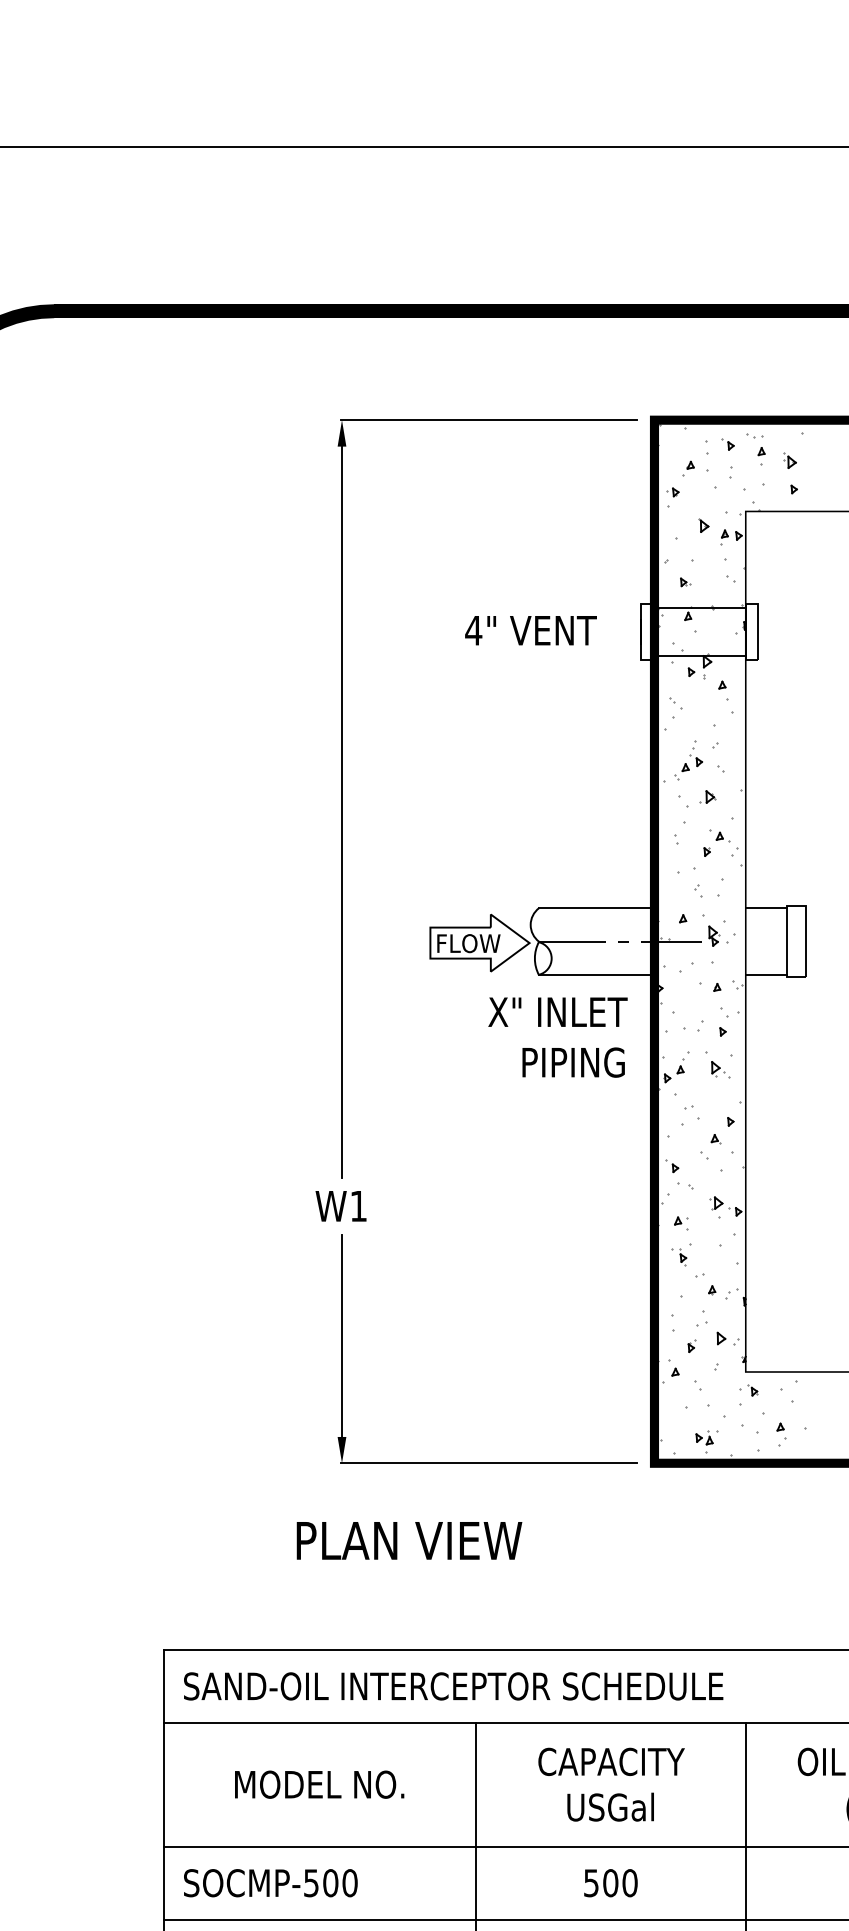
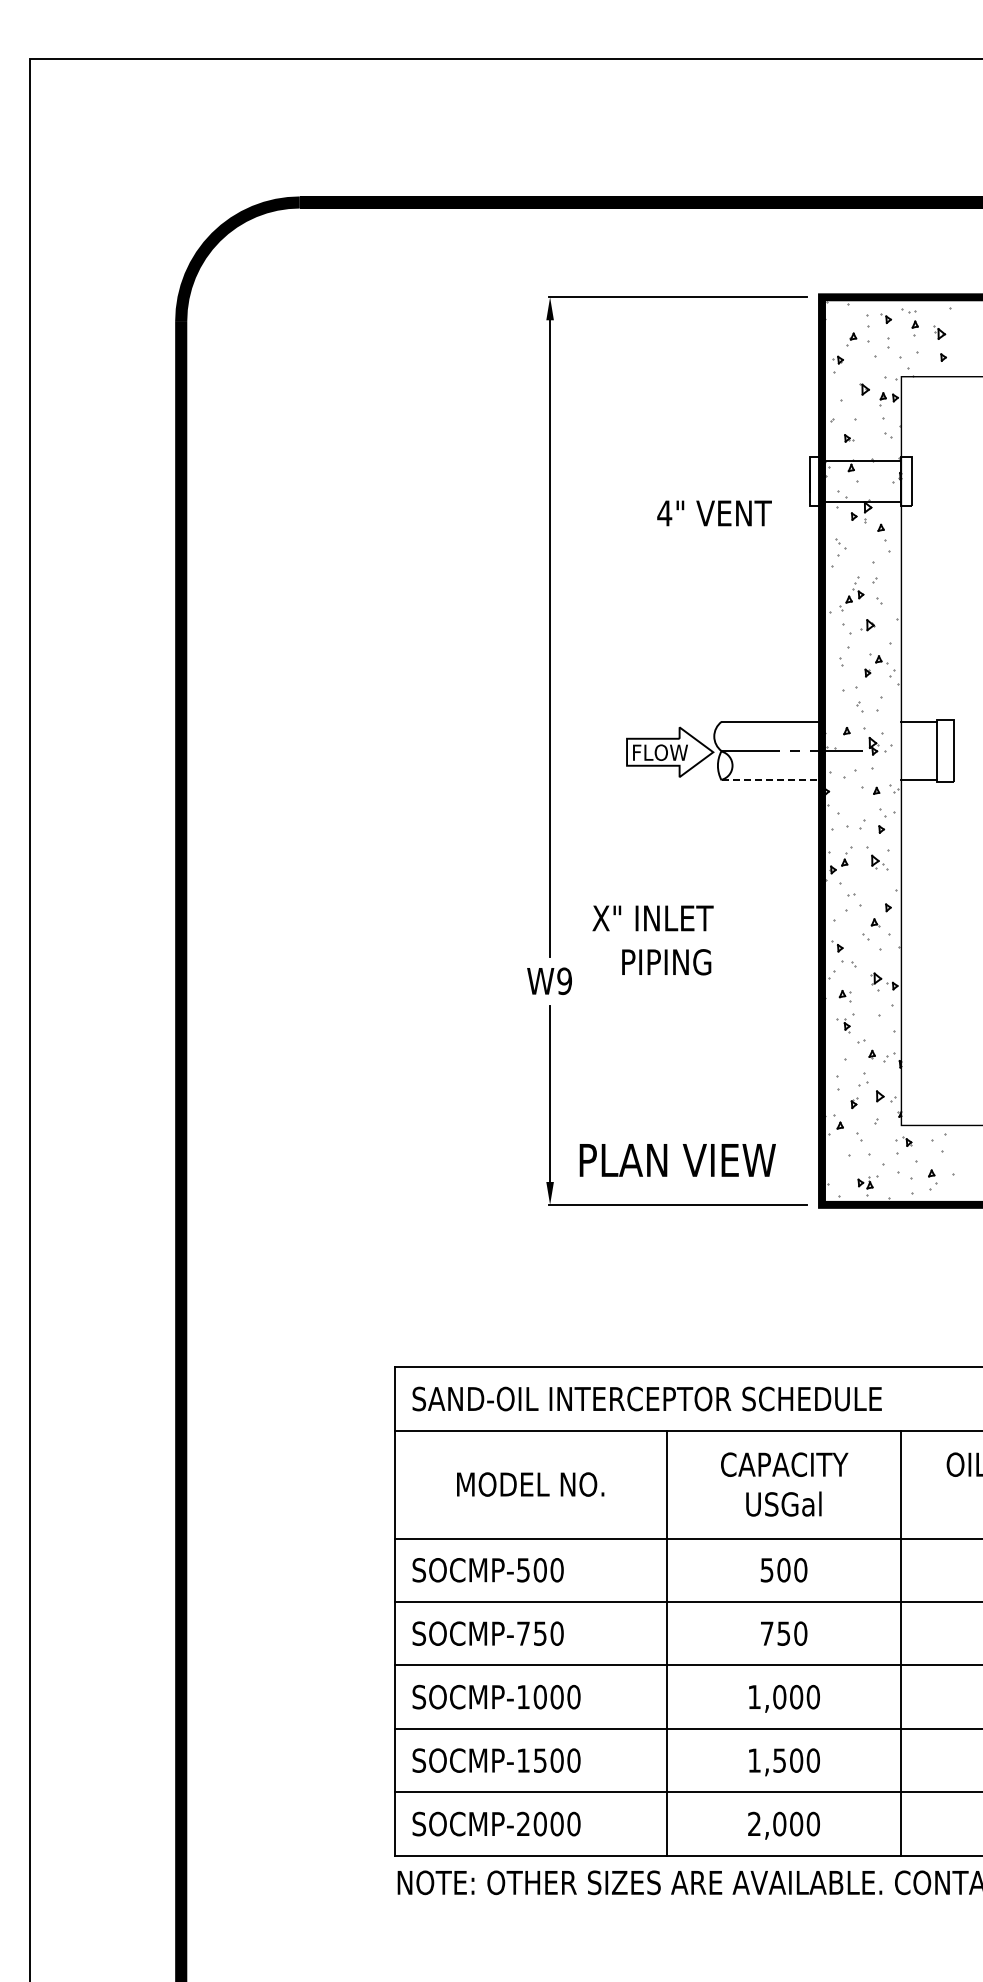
text: (530, 630) -> (714, 513), moved
line: (597, 975) -> (772, 780), solid -> dashed
text: (557, 1037) -> (652, 940), moved
text: (358, 1206) -> (564, 981), W1 -> W9
text: (409, 1540) -> (677, 1160), moved

